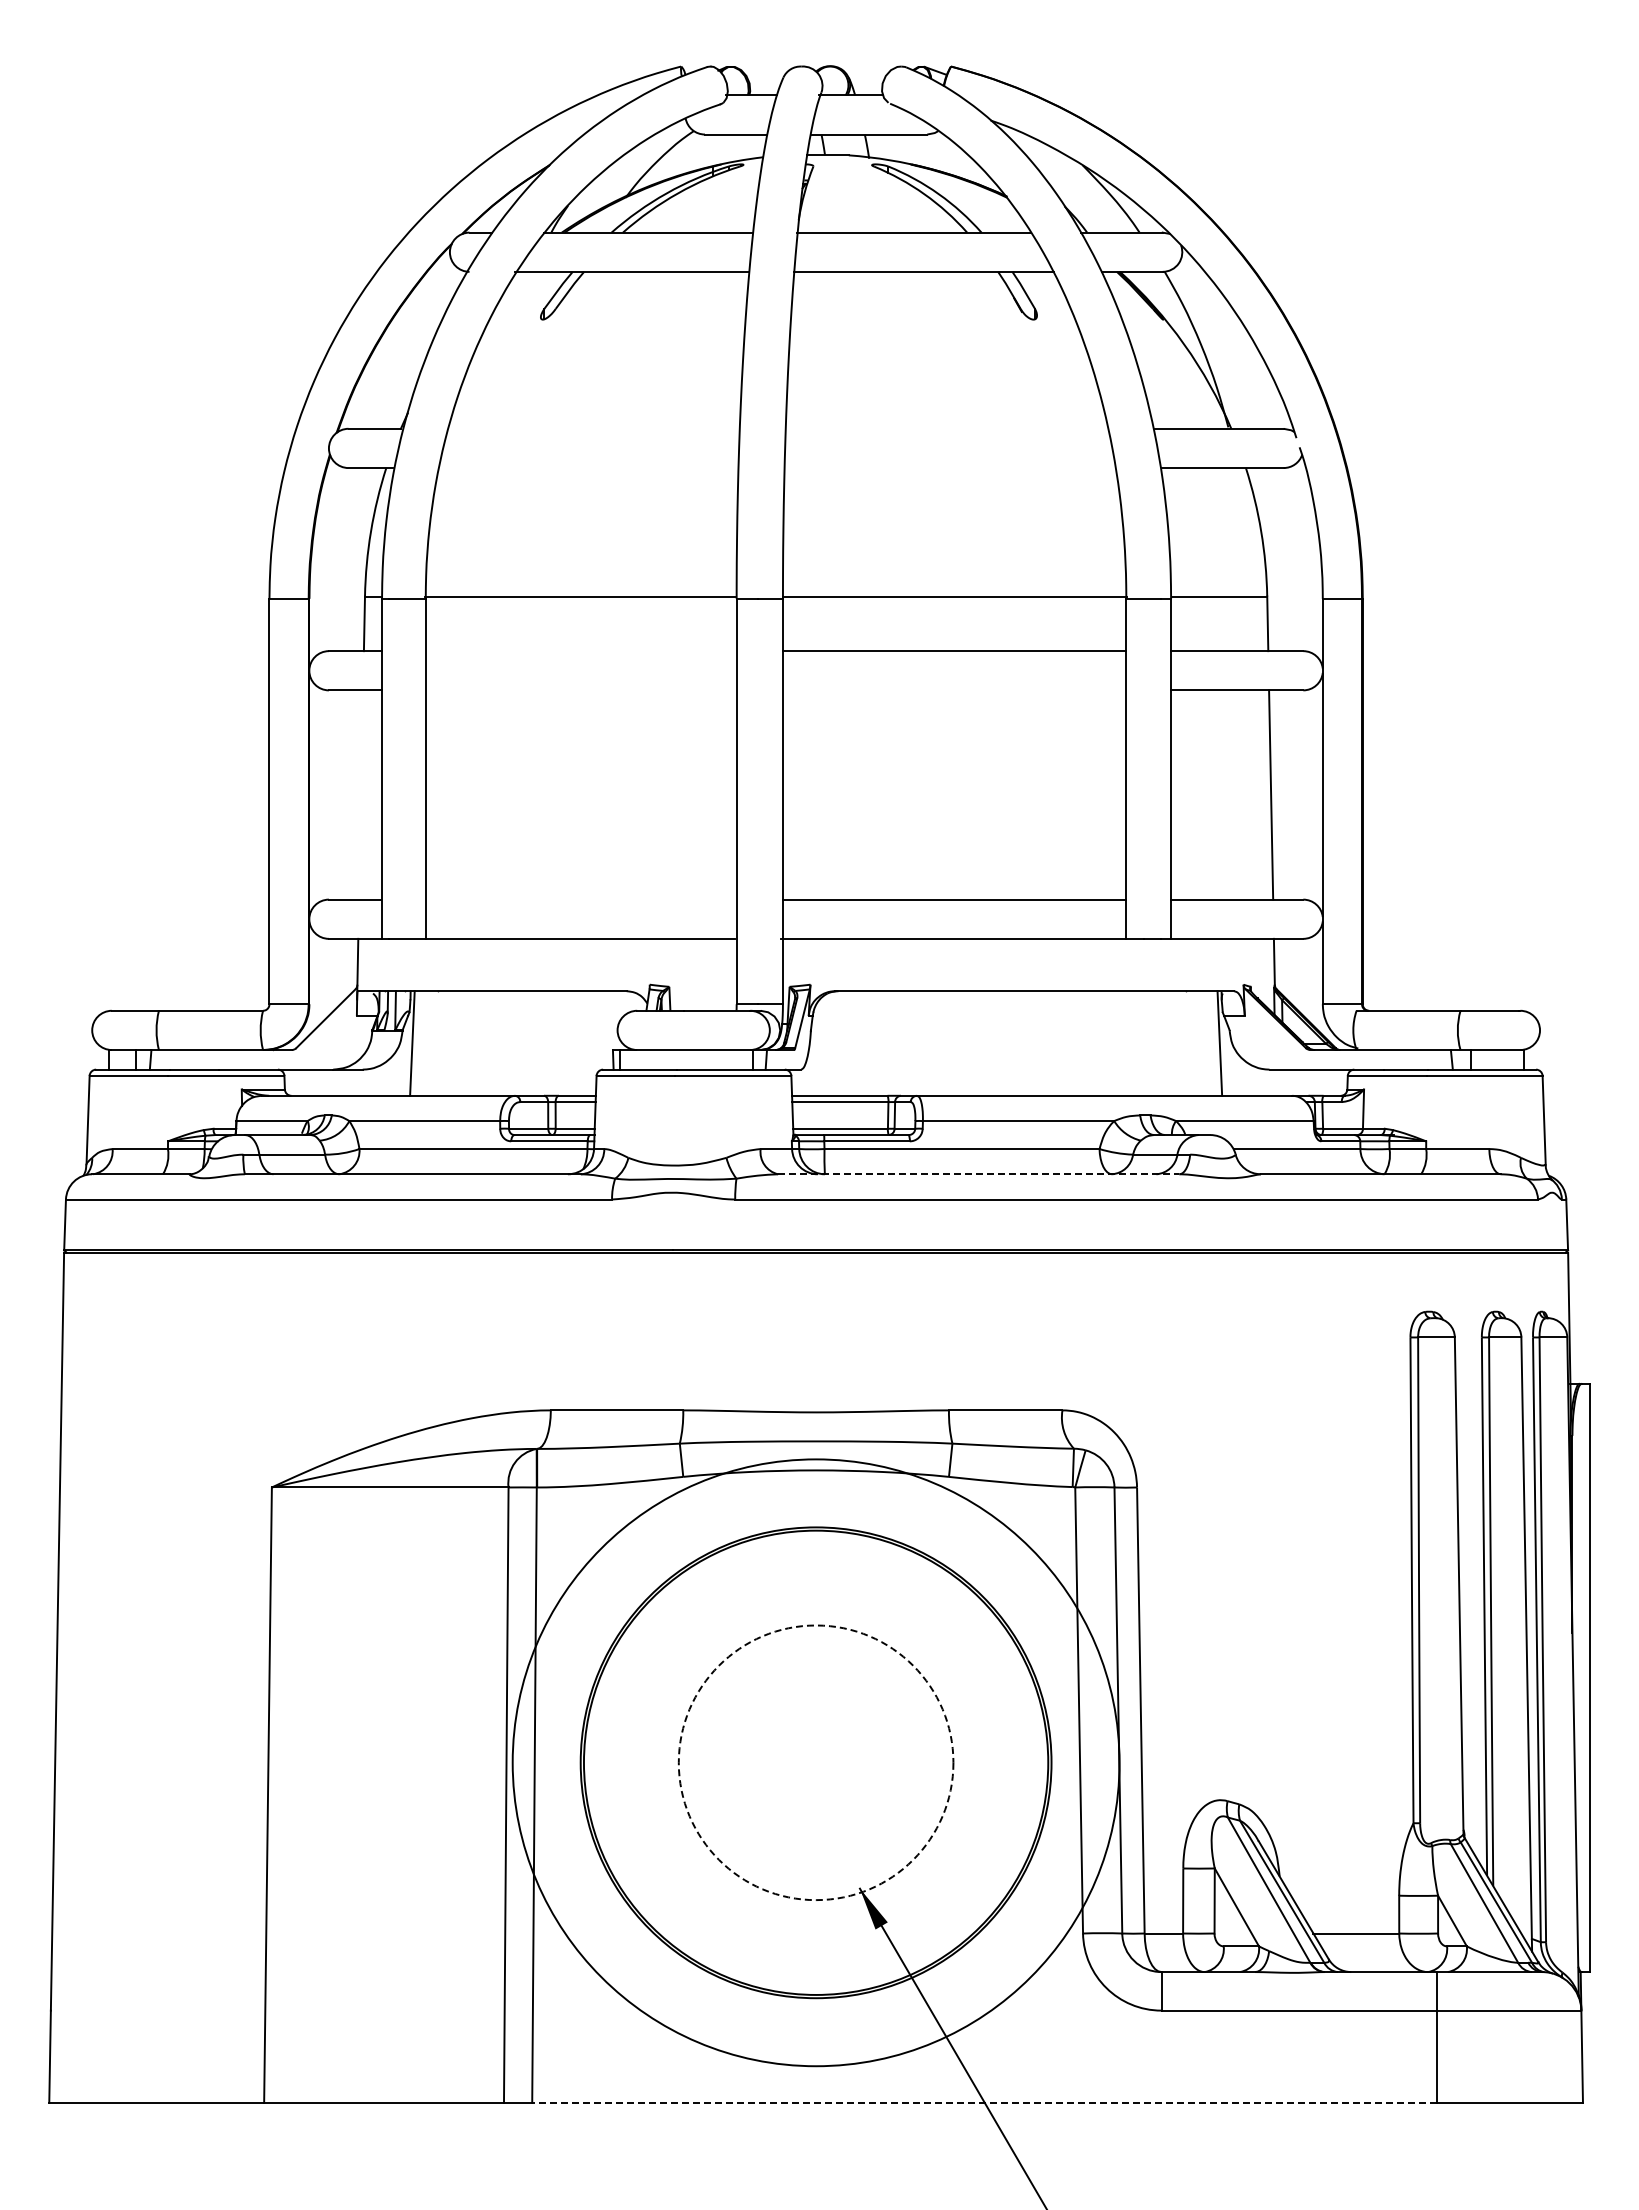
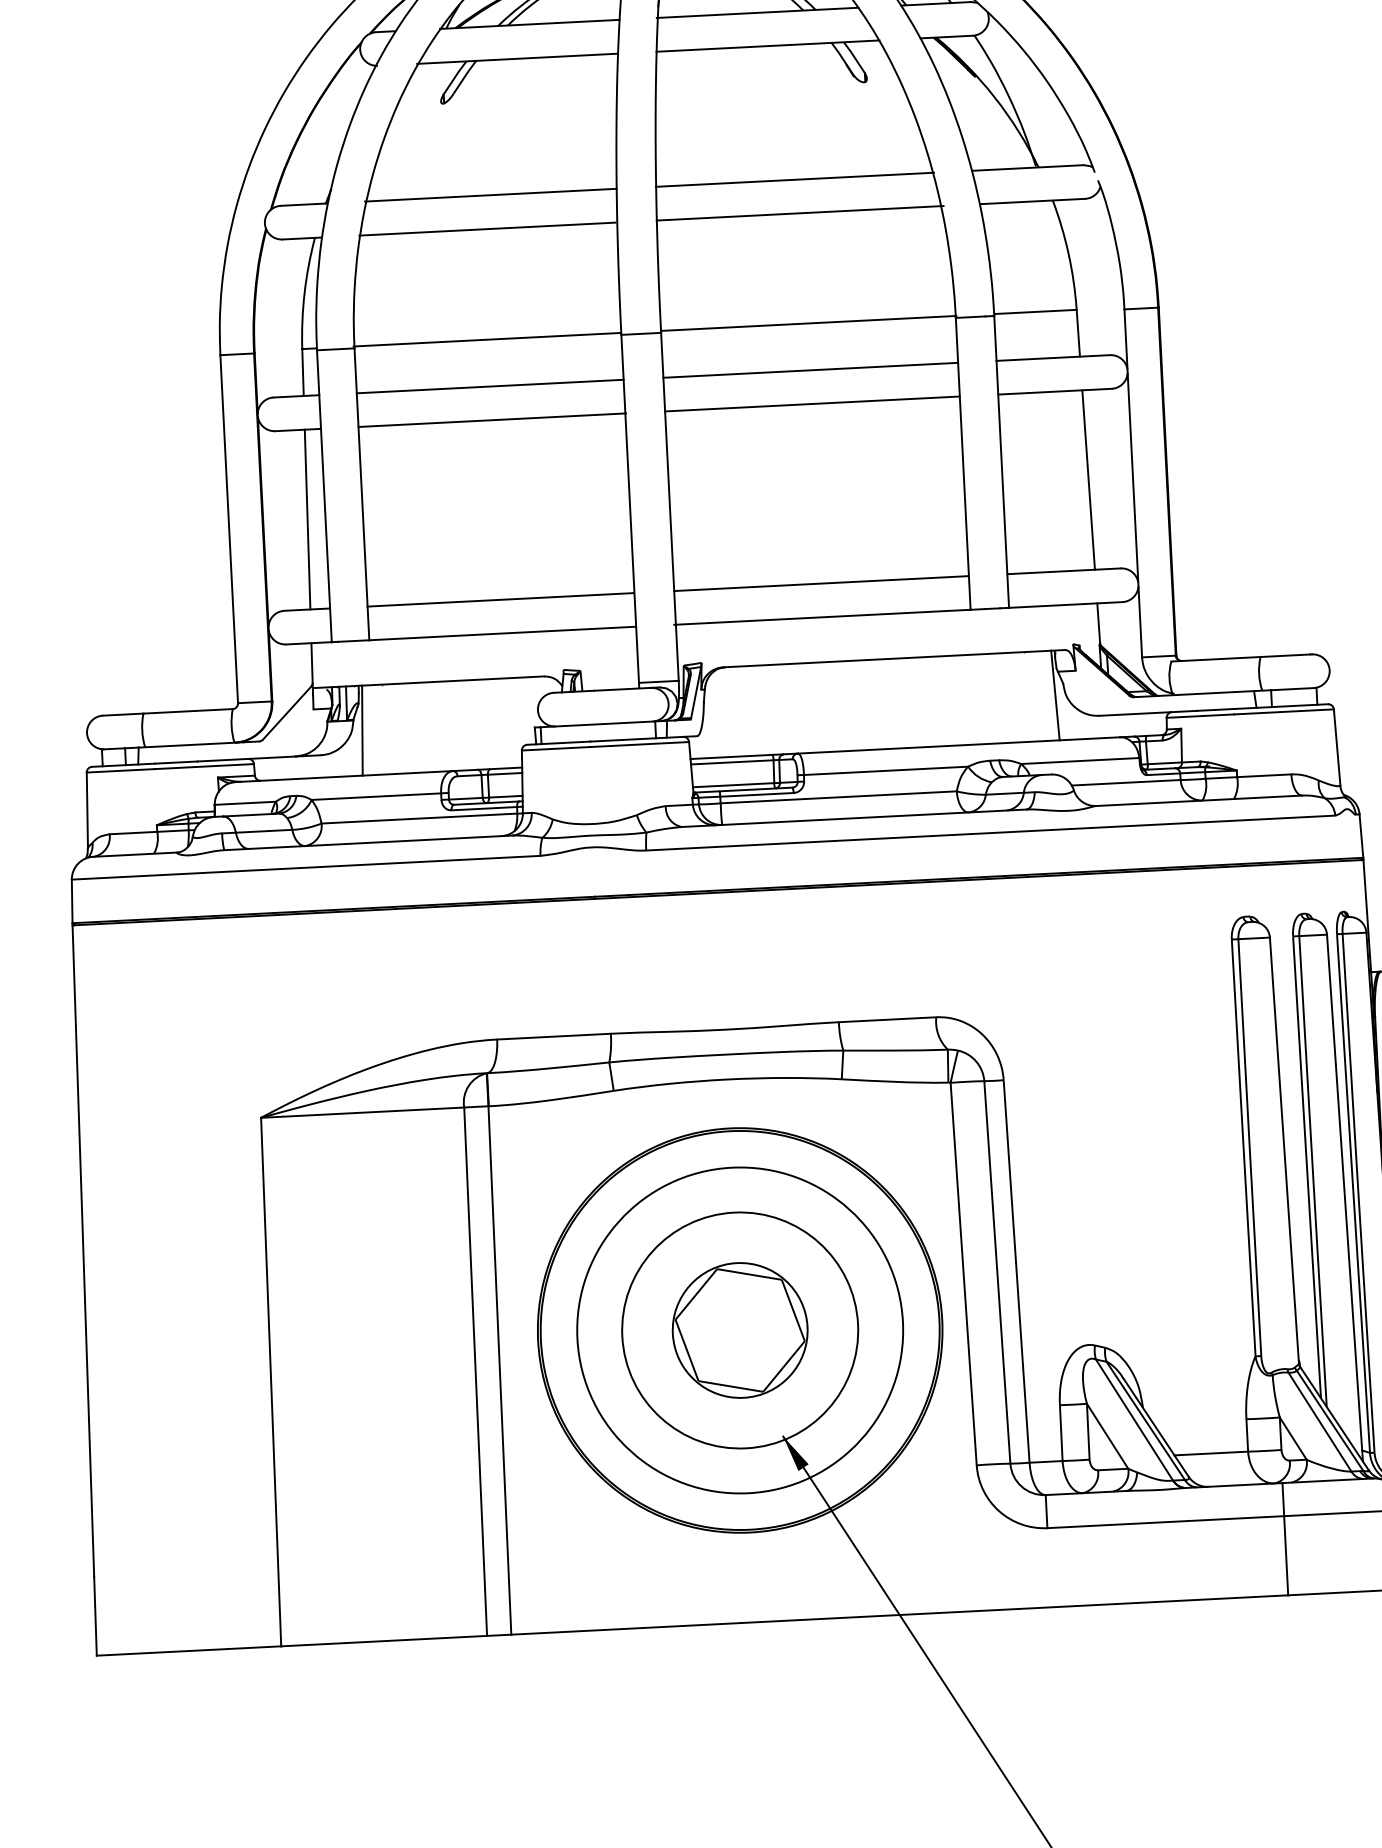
line: (592, 428) -> (490, 194), added
line: (947, 428) -> (794, 179), added
line: (587, 468) -> (487, 229), added
line: (951, 468) -> (800, 213), added
line: (580, 651) -> (489, 386), added
line: (581, 690) -> (492, 420), added
line: (954, 690) -> (812, 404), added
line: (361, 794) -> (307, 519), added
line: (580, 899) -> (500, 599), added
line: (978, 1174) -> (853, 818), dashed -> solid
circle: (815, 1762) -> (739, 1330), dashed -> solid
circle: (815, 1762) -> (739, 1330), size x0.62
part: (815, 1762) -> (739, 1330), added
line: (984, 2102) -> (899, 1614), dashed -> solid

